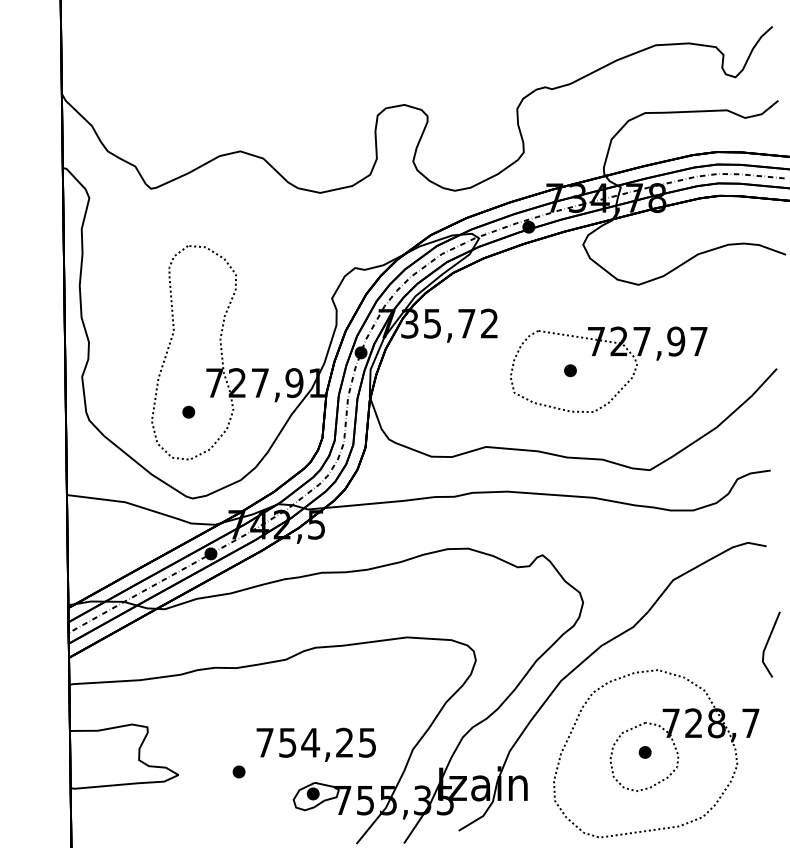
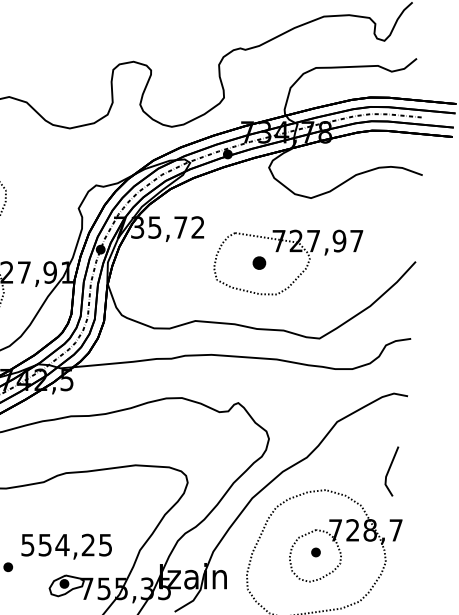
part: (570, 370) -> (259, 263), size x1.4
line: (768, 642) -> (389, 469), moved
text: (264, 742) -> (27, 544), 754,25 -> 554,25

